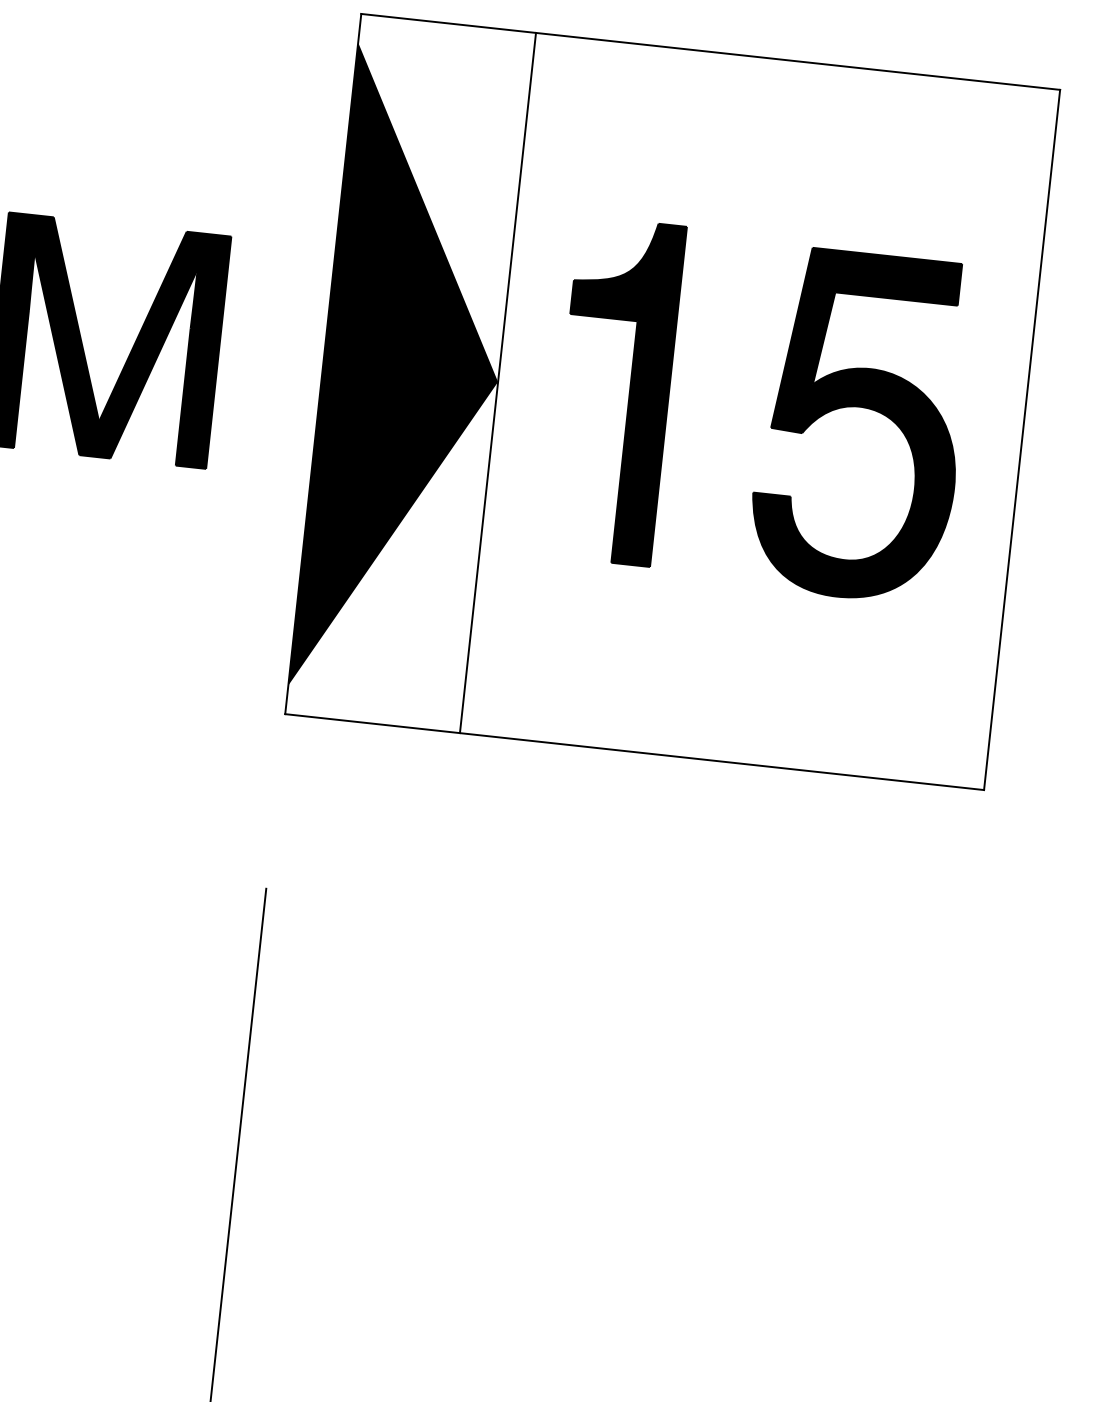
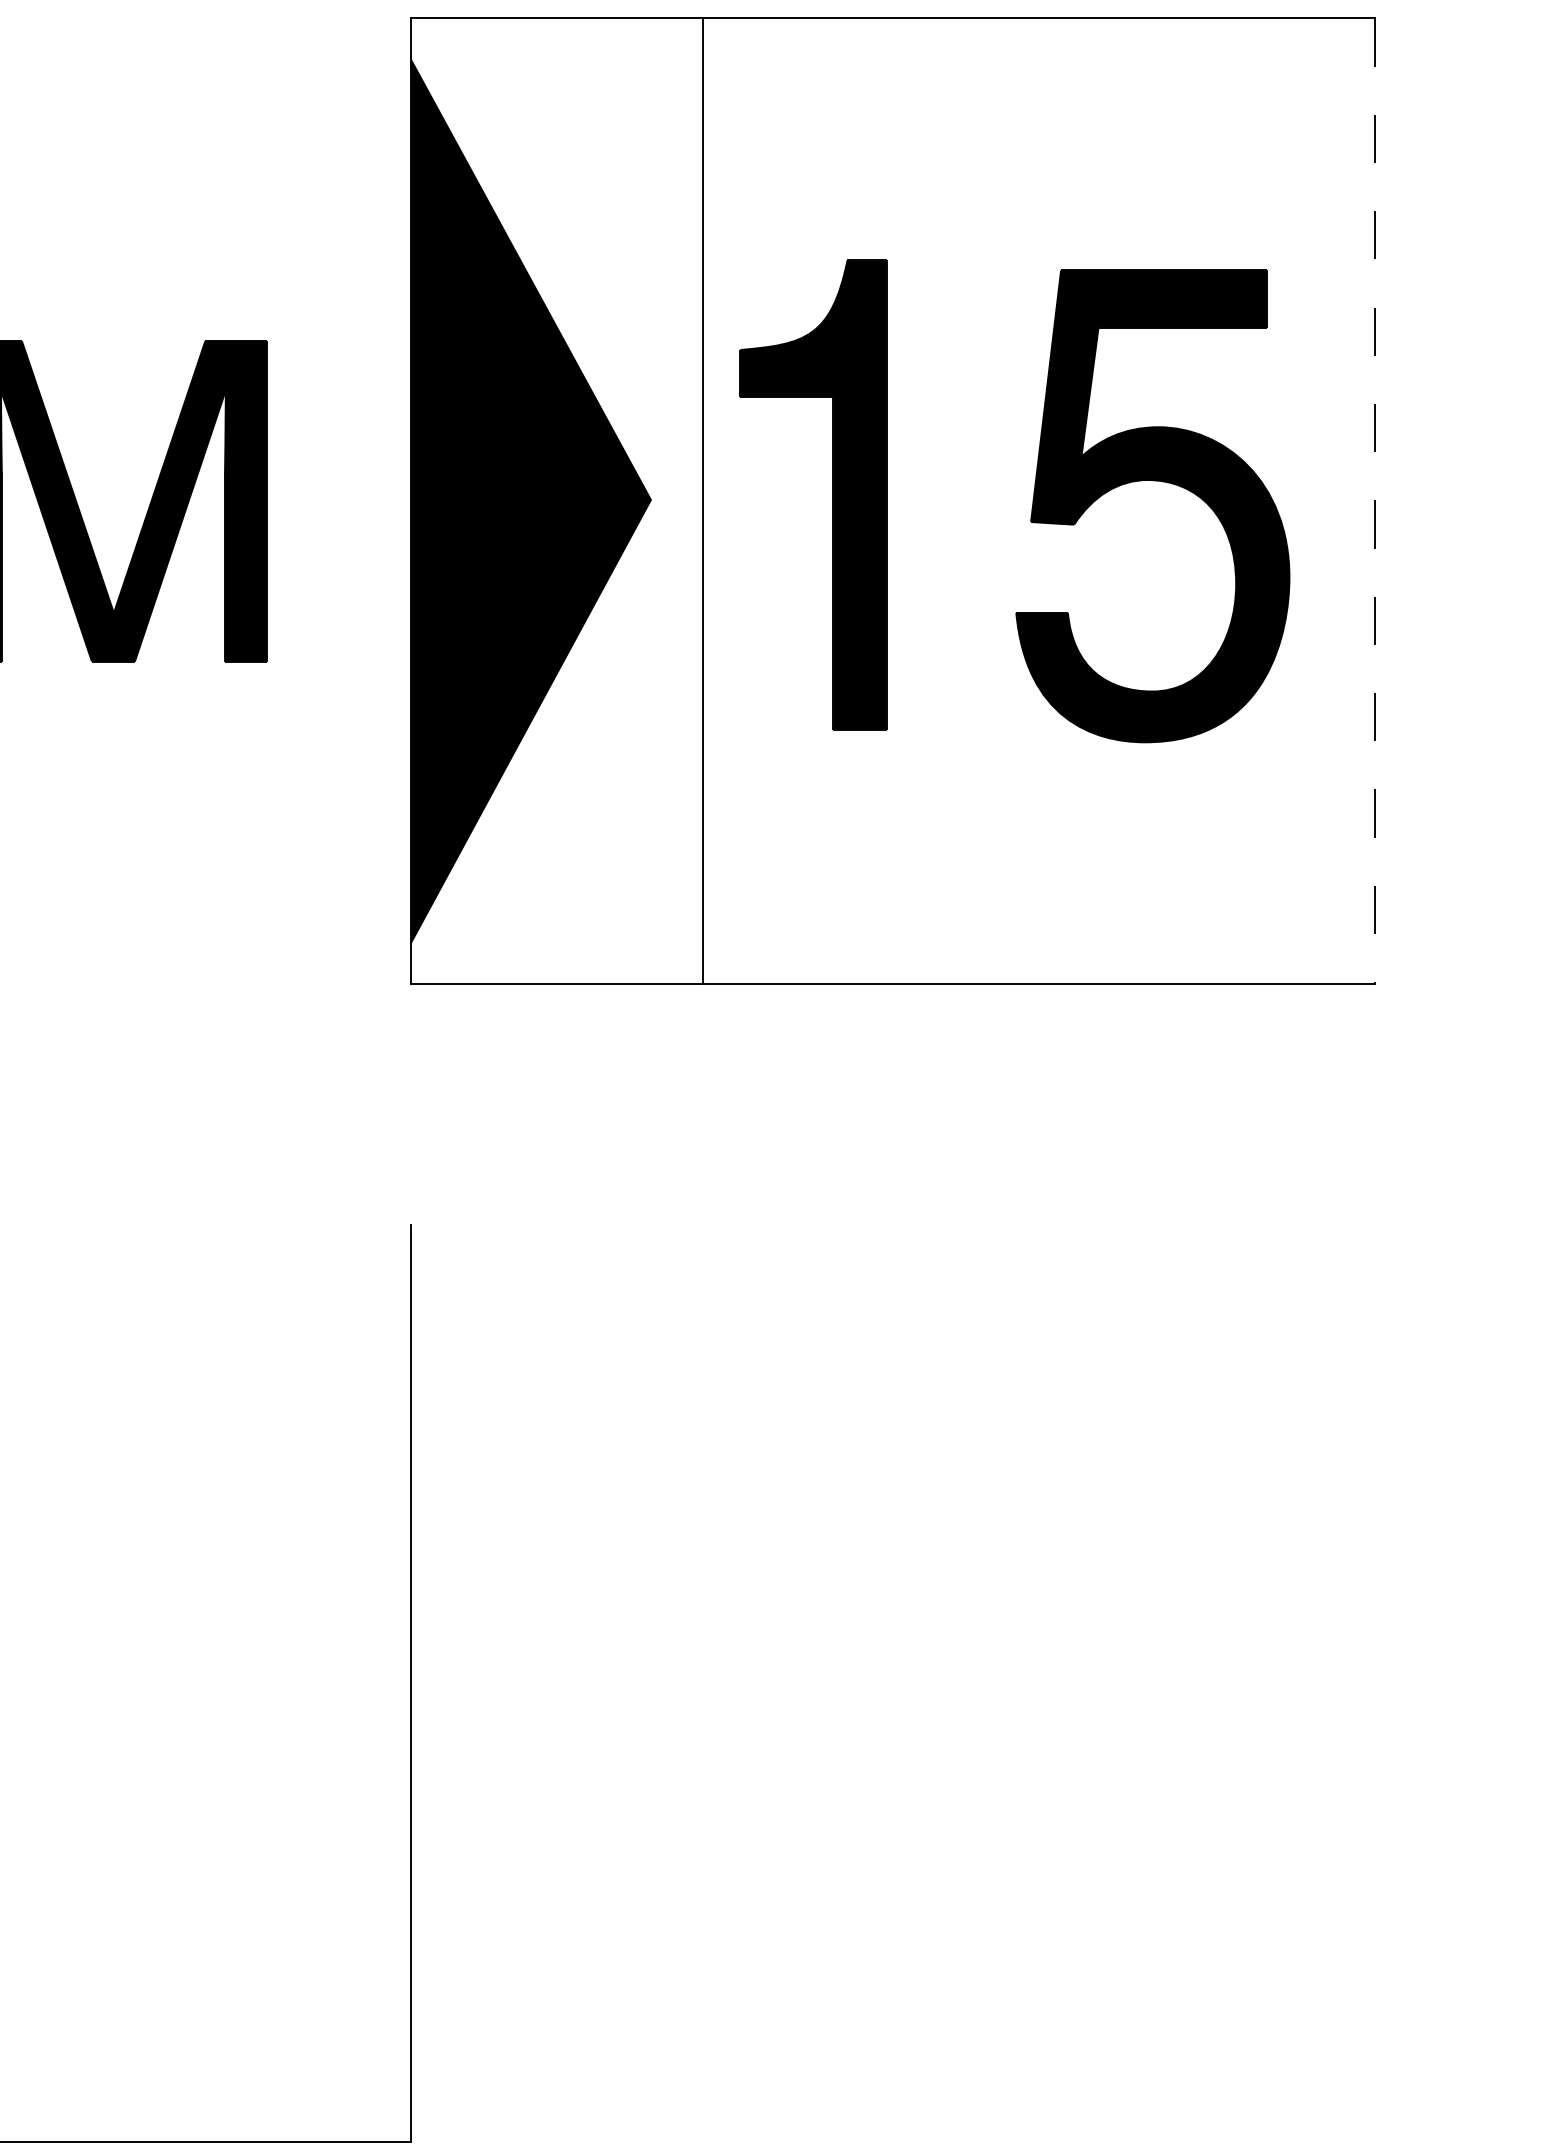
line: (498, 383) -> (703, 501), moved
line: (1022, 440) -> (1375, 501), solid -> dashed

